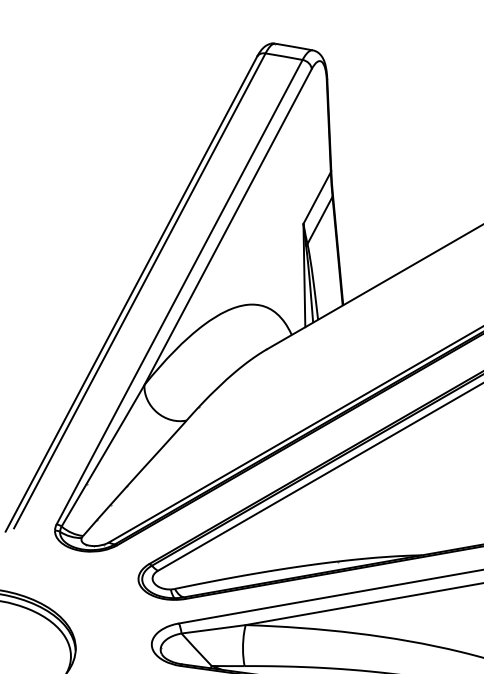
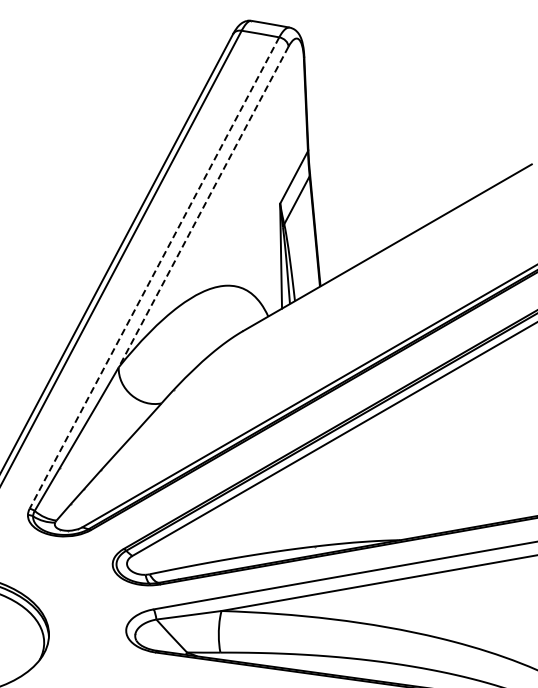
line: (227, 227) -> (203, 207), solid -> dashed
line: (179, 292) -> (154, 273), solid -> dashed

